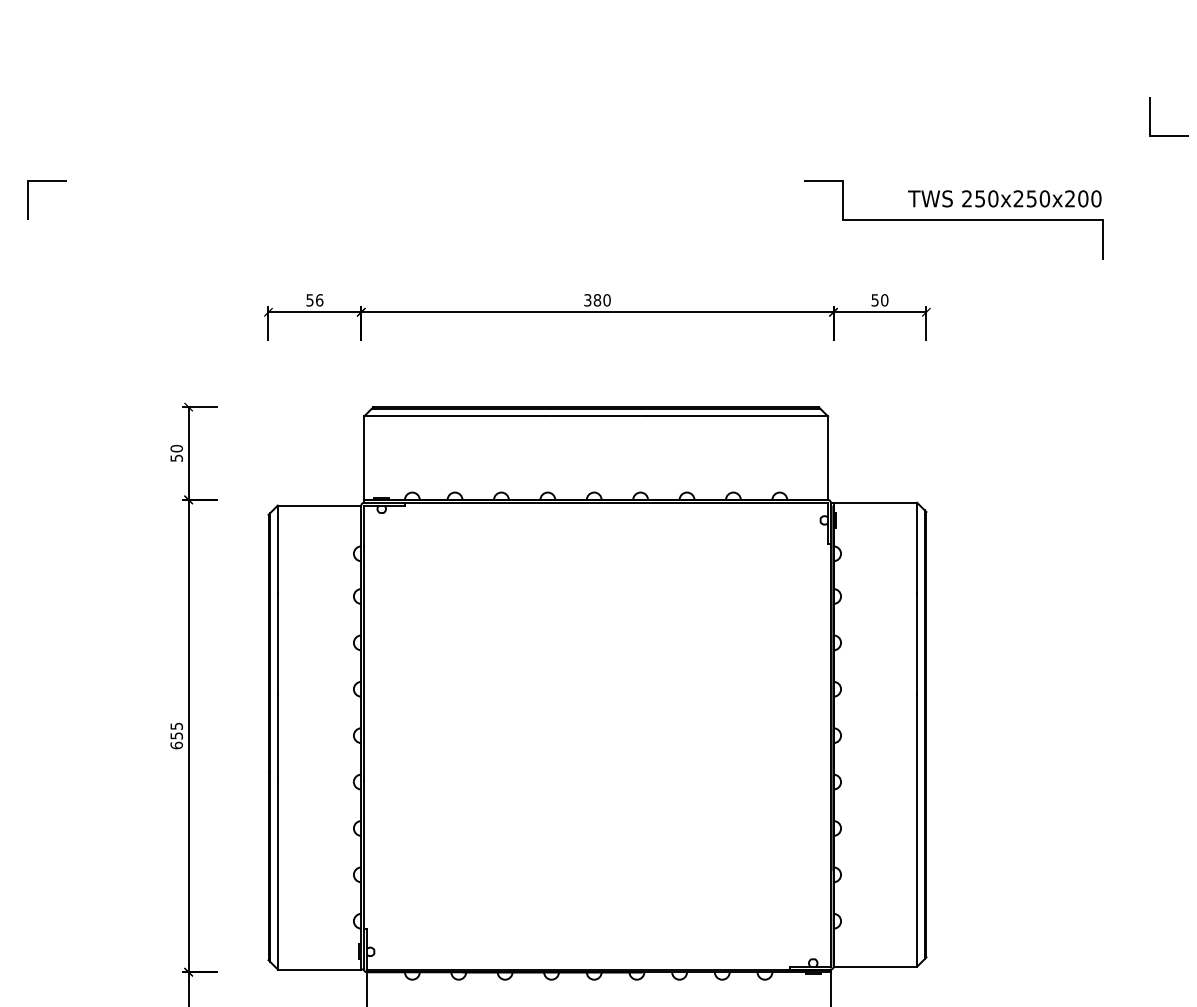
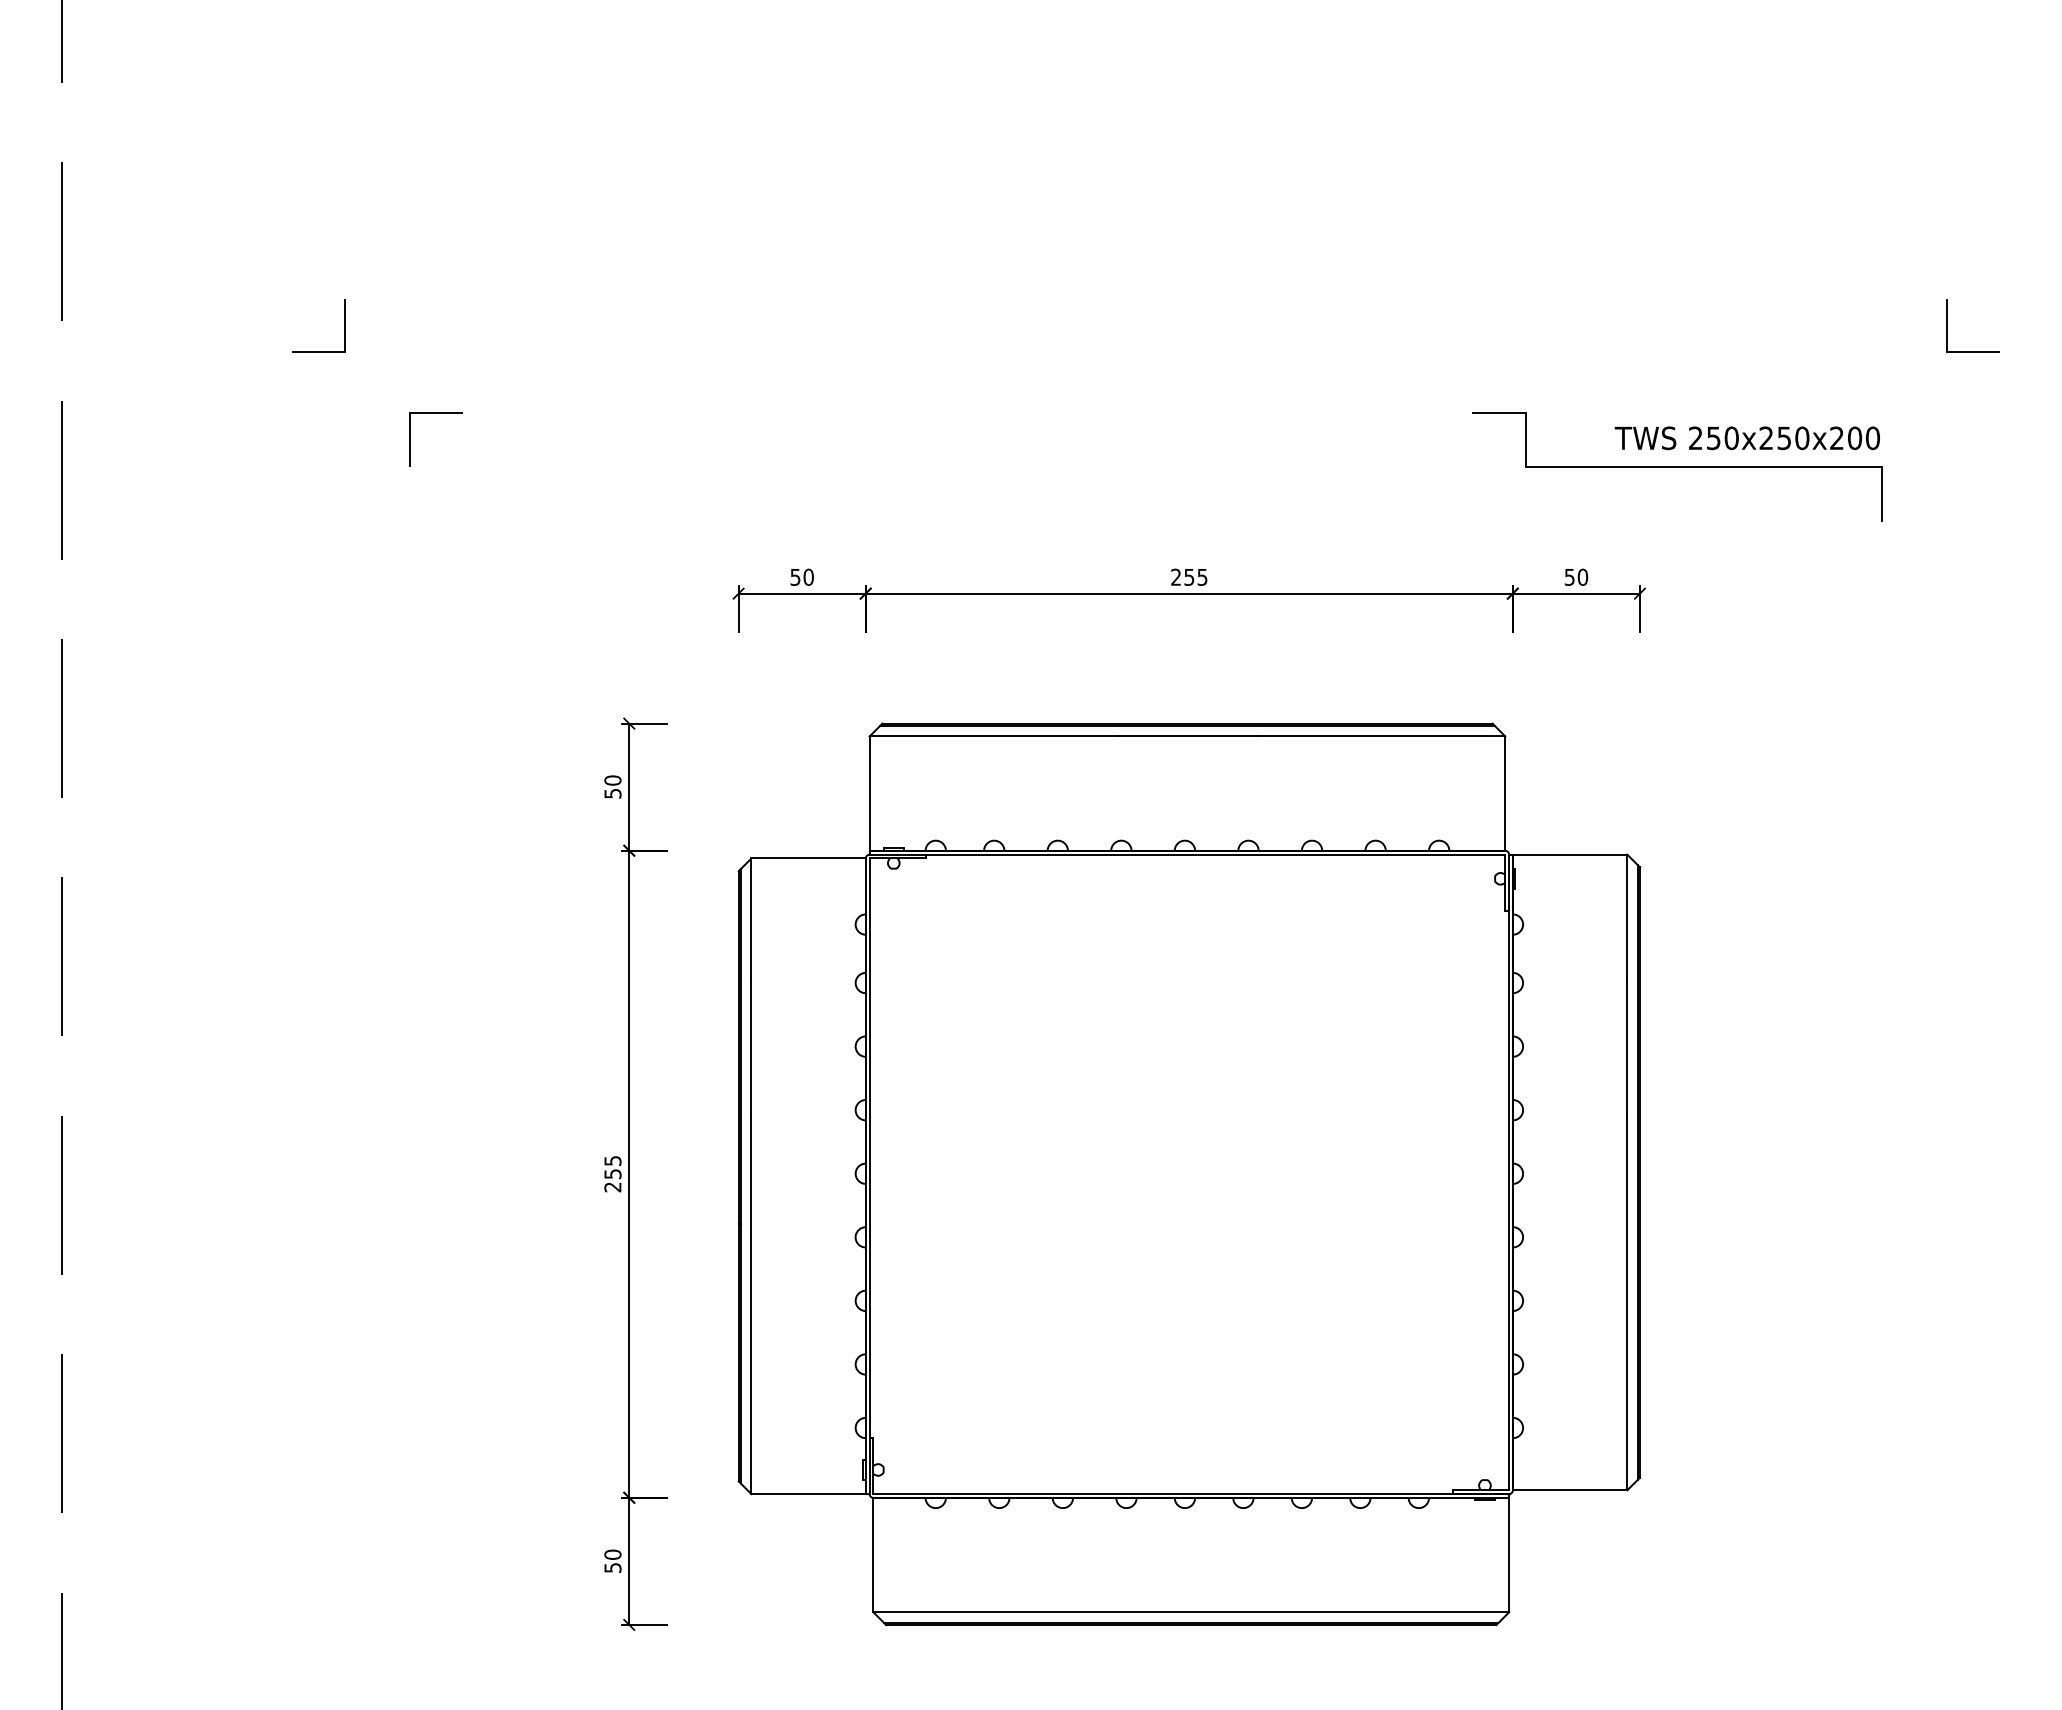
text: (319, 299) -> (808, 576), 56 -> 50
text: (597, 299) -> (1189, 576), 380 -> 255
text: (176, 745) -> (612, 1187), 655 -> 255

